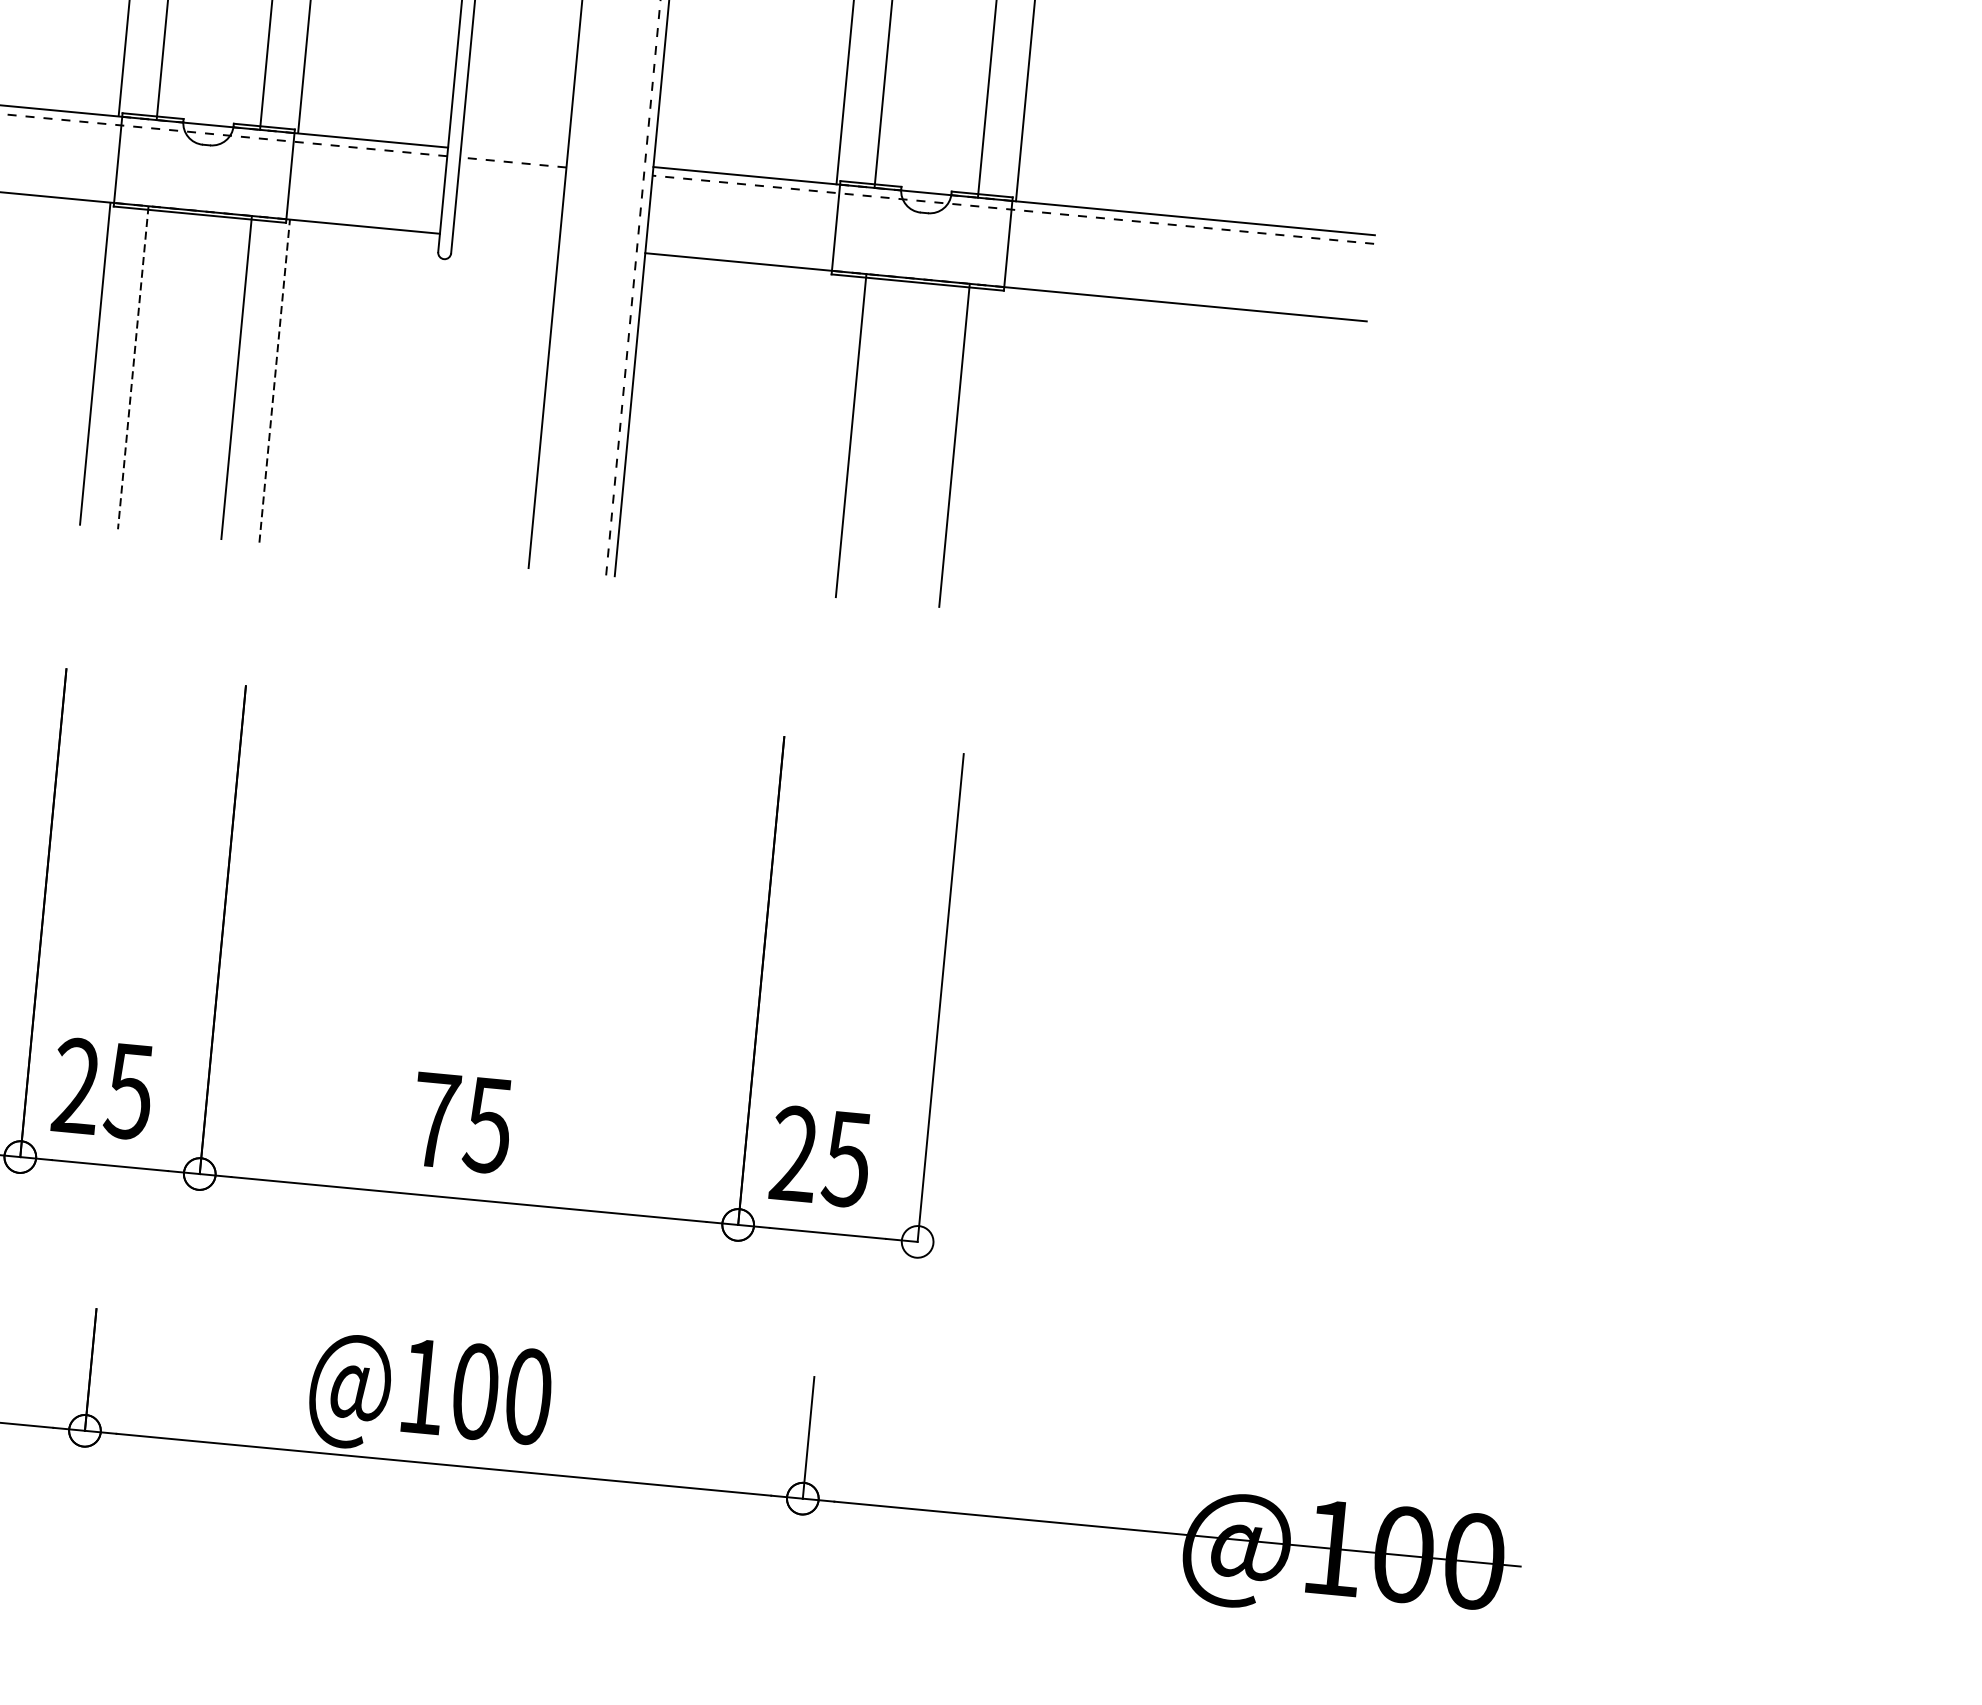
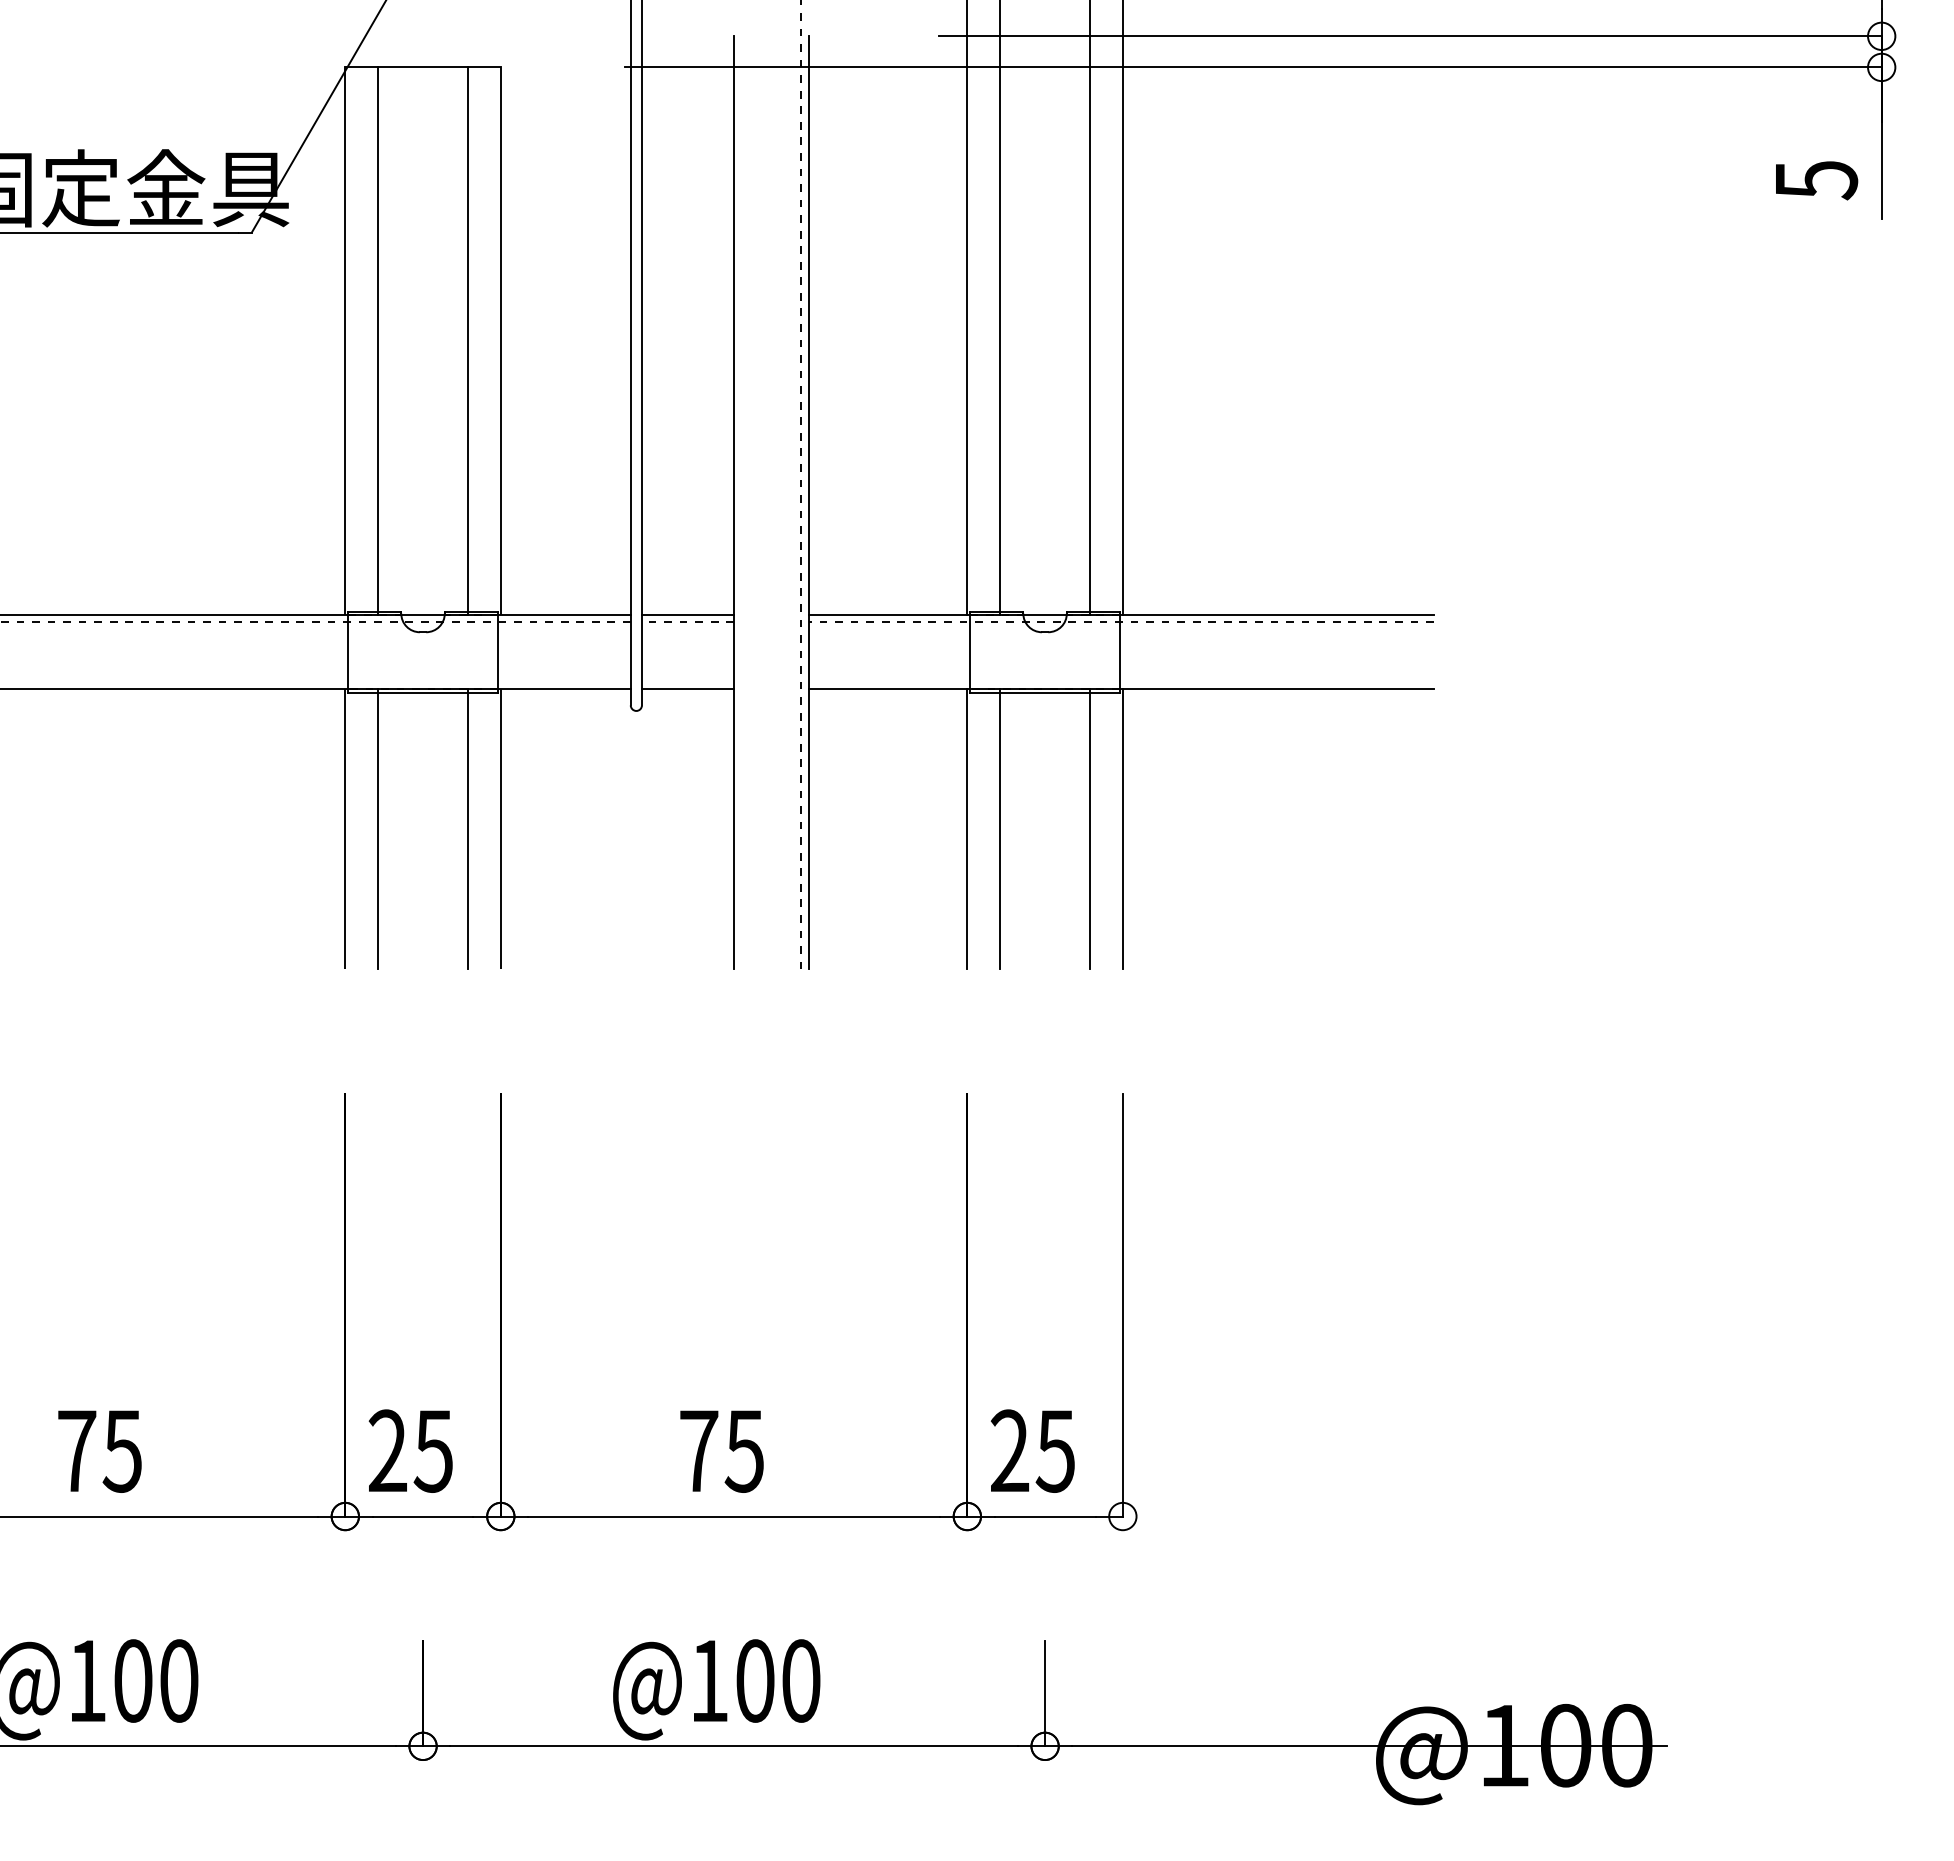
line: (513, 153) -> (687, 614), added
line: (505, 239) -> (687, 689), added
line: (133, 367) -> (378, 829), dashed -> solid
line: (274, 381) -> (500, 829), dashed -> solid
line: (813, 432) -> (967, 829), added
line: (992, 449) -> (1122, 829), added

